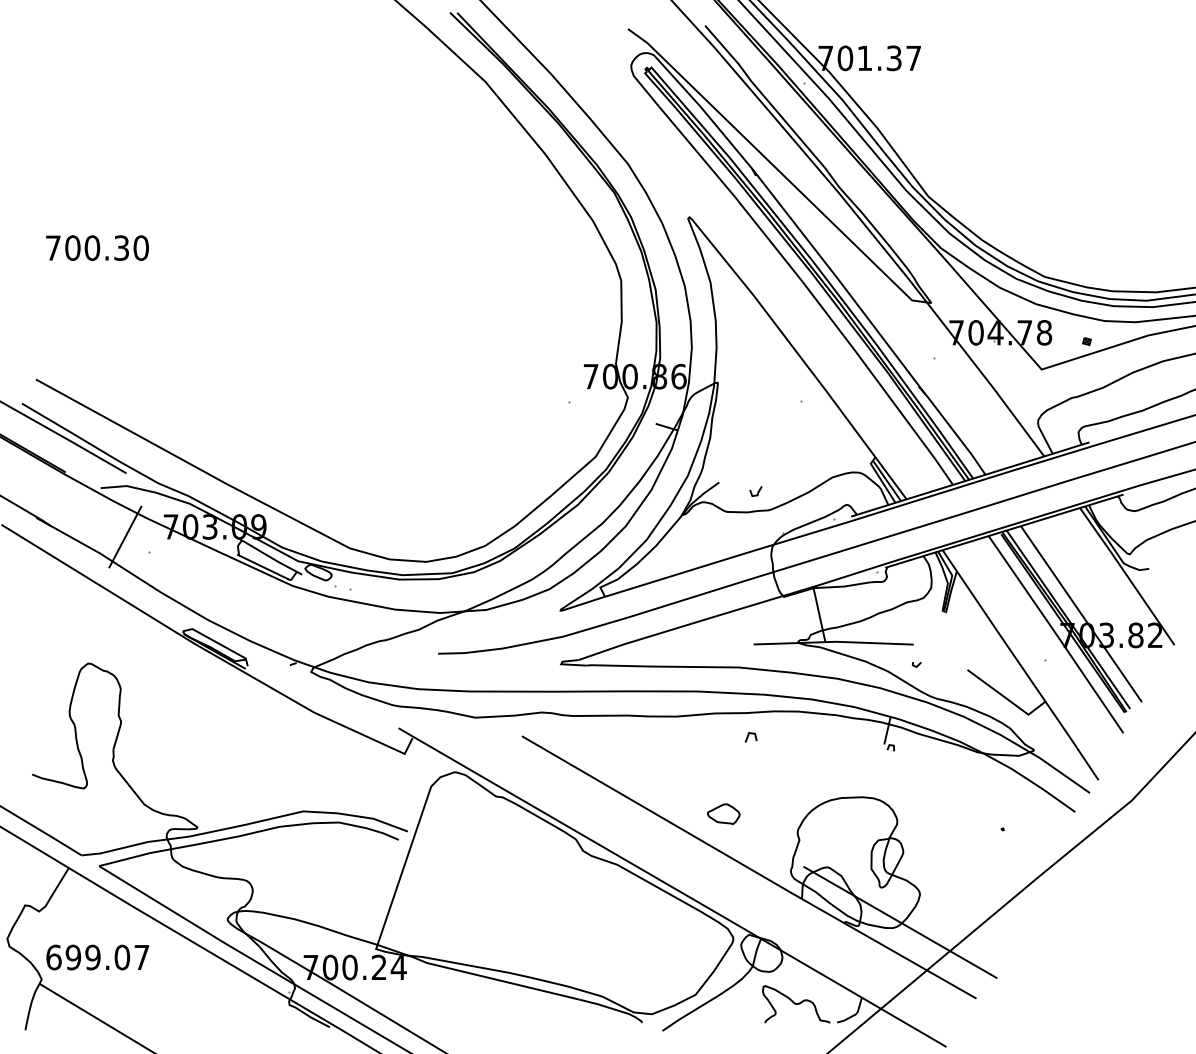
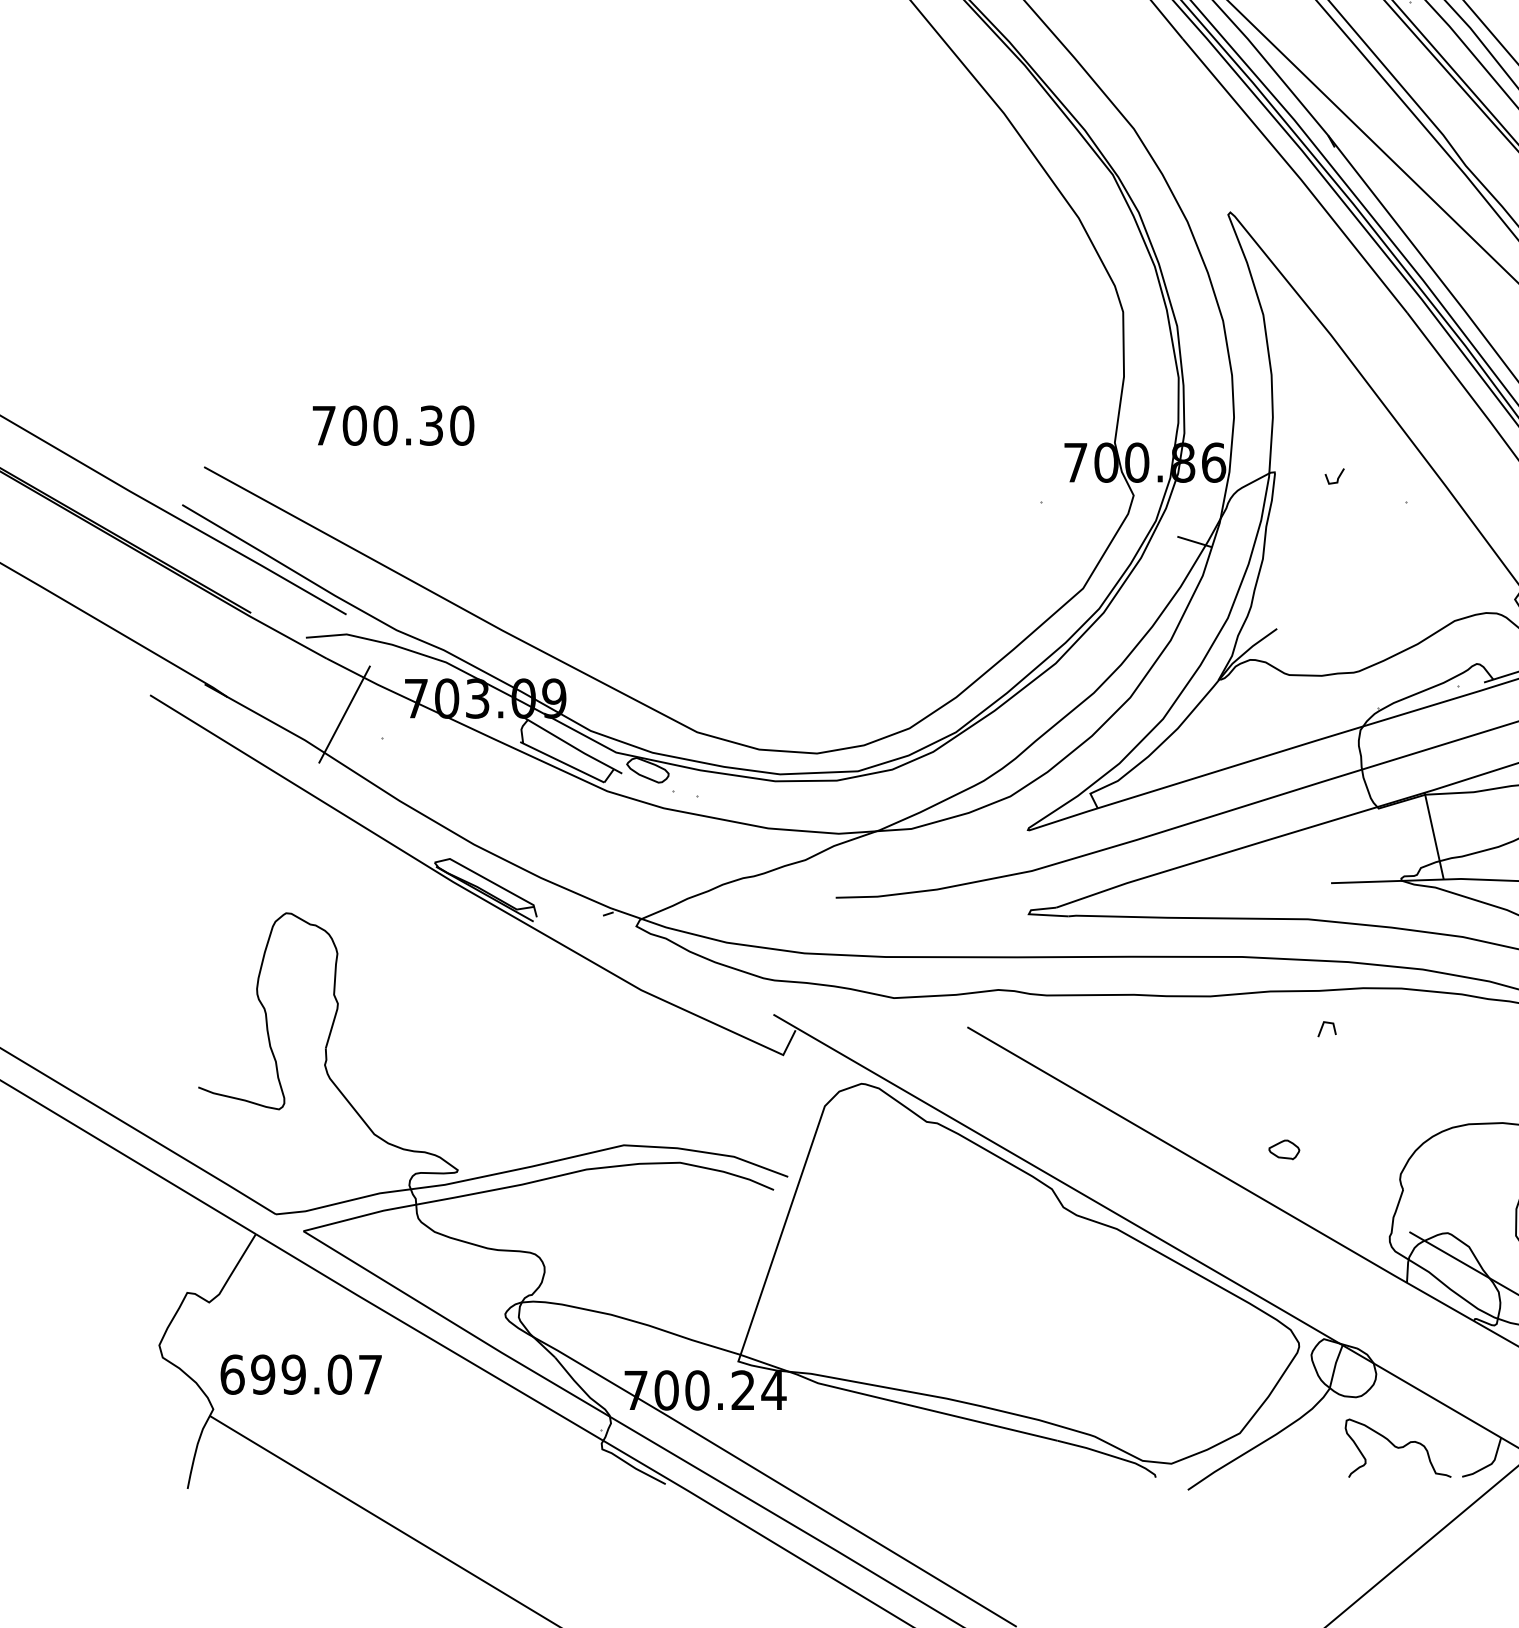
text: (97, 247) -> (393, 424), moved
line: (757, 491) -> (1337, 476), moved
part: (723, 814) -> (1283, 1150), size x0.6

